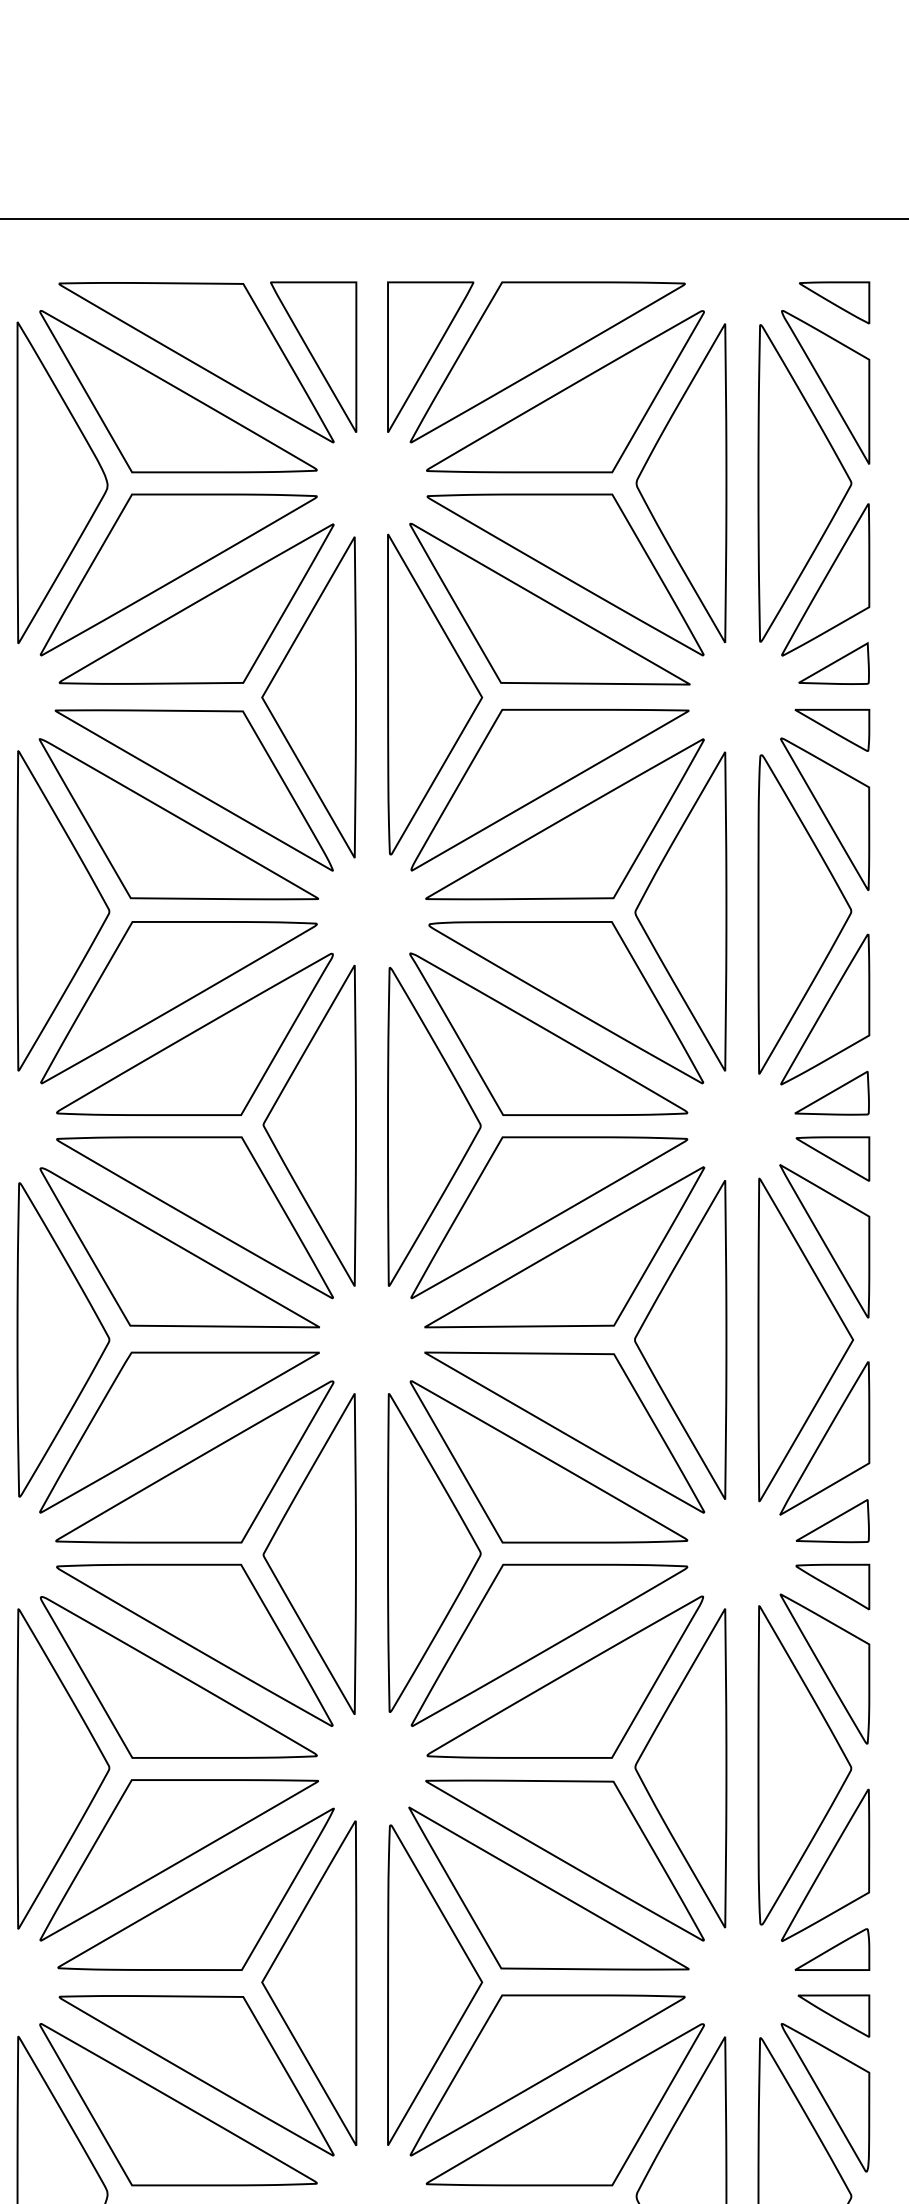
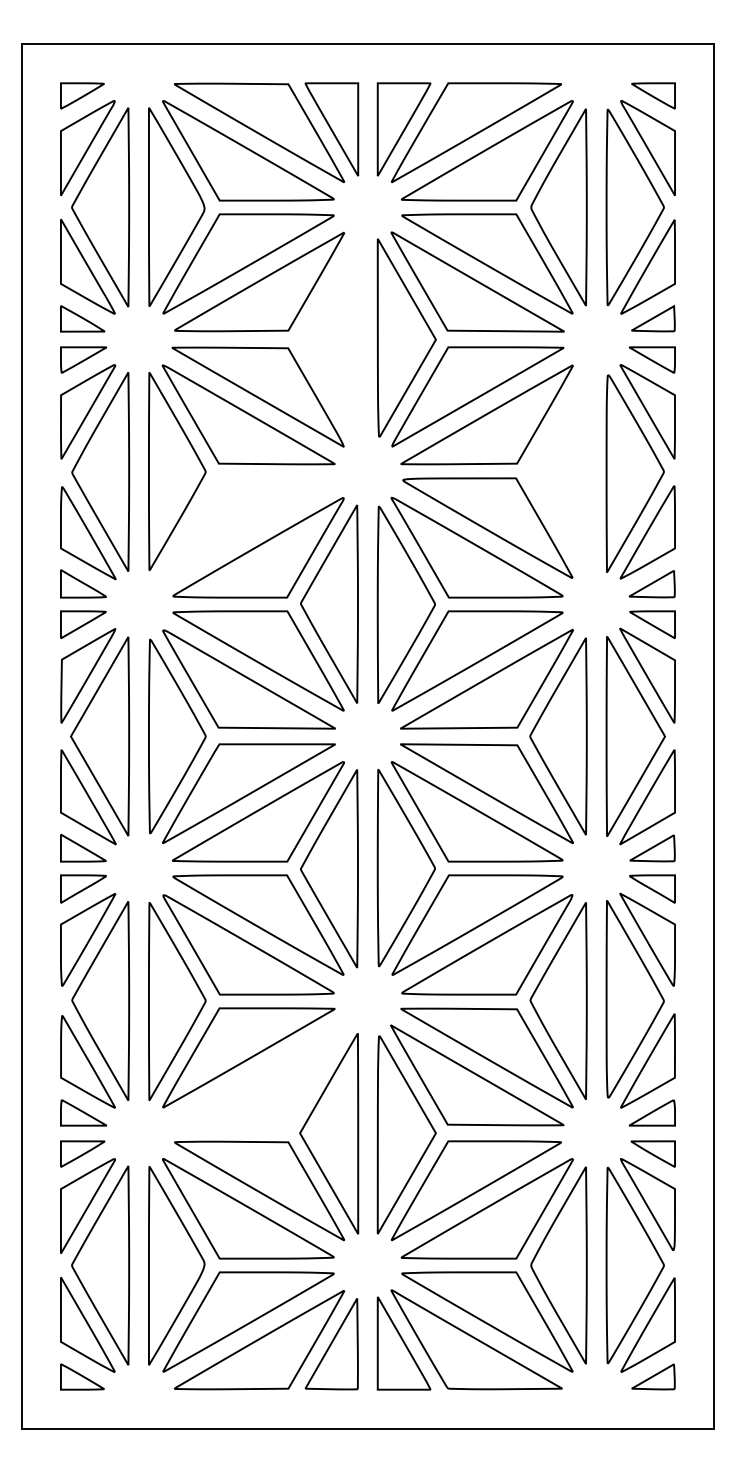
part: (308, 697) -> (328, 339), removed
part: (680, 910) -> (558, 471), removed
part: (178, 1001) -> (248, 527), removed
part: (196, 1888) -> (259, 1075), removed

